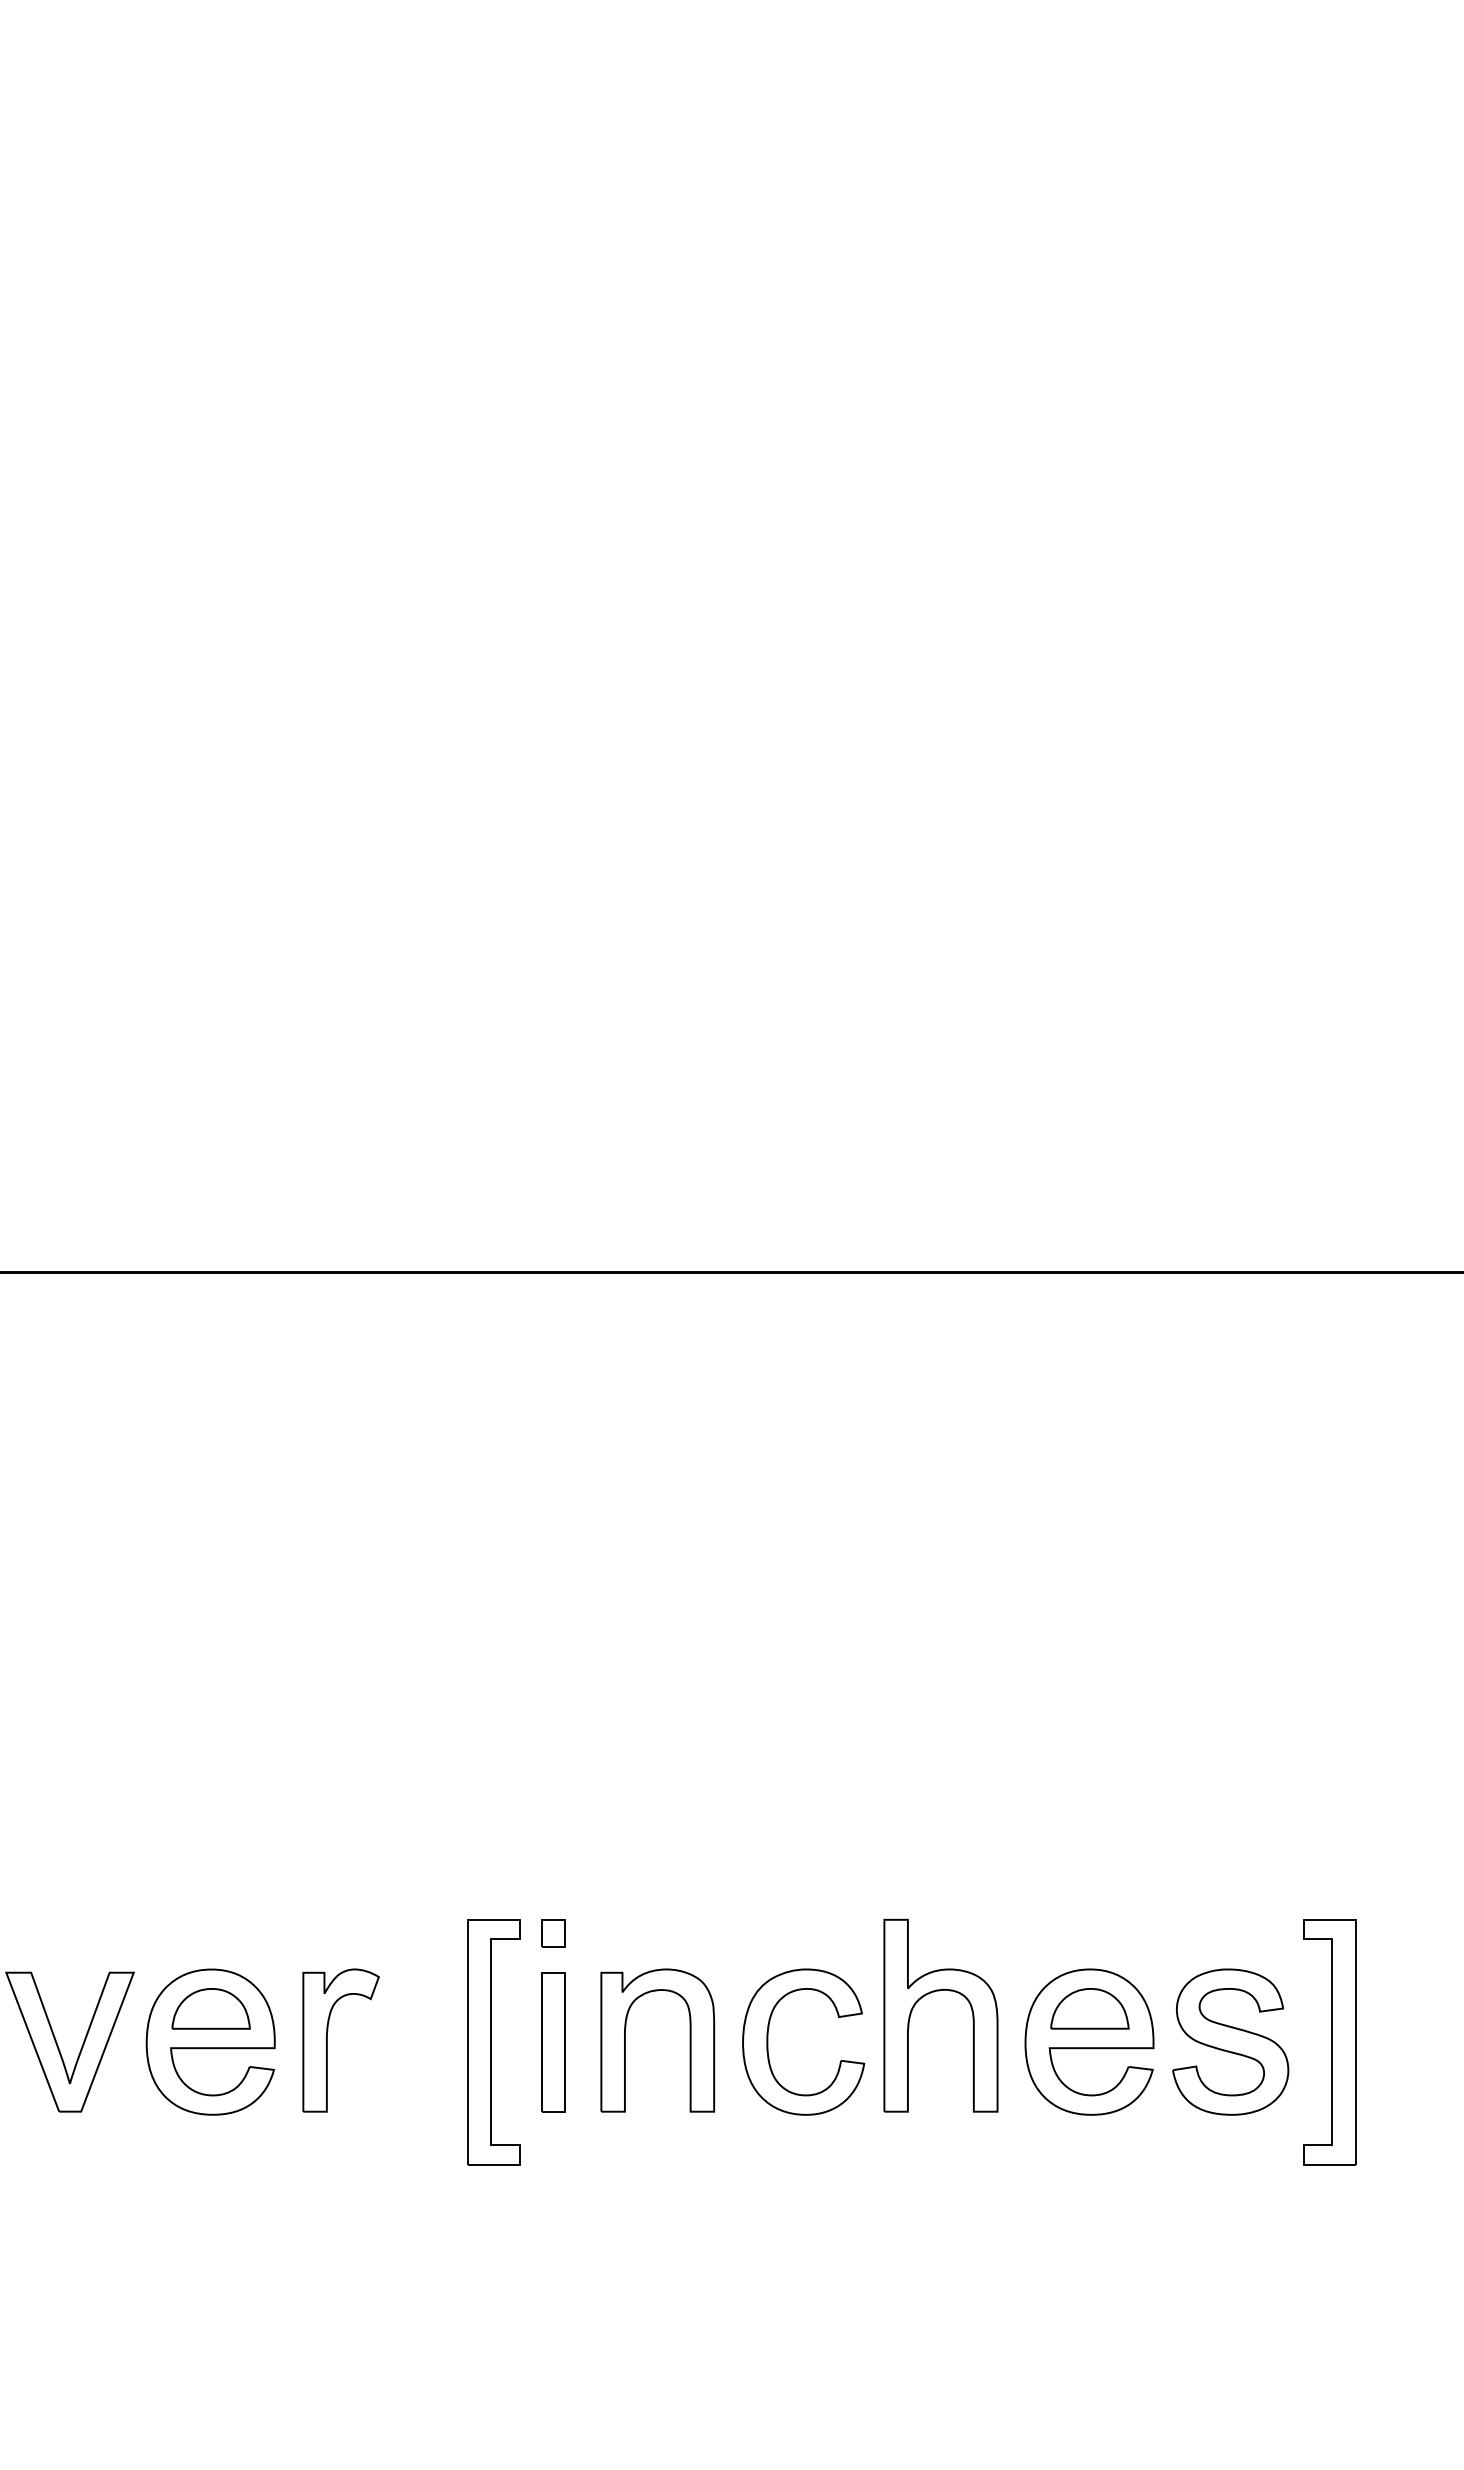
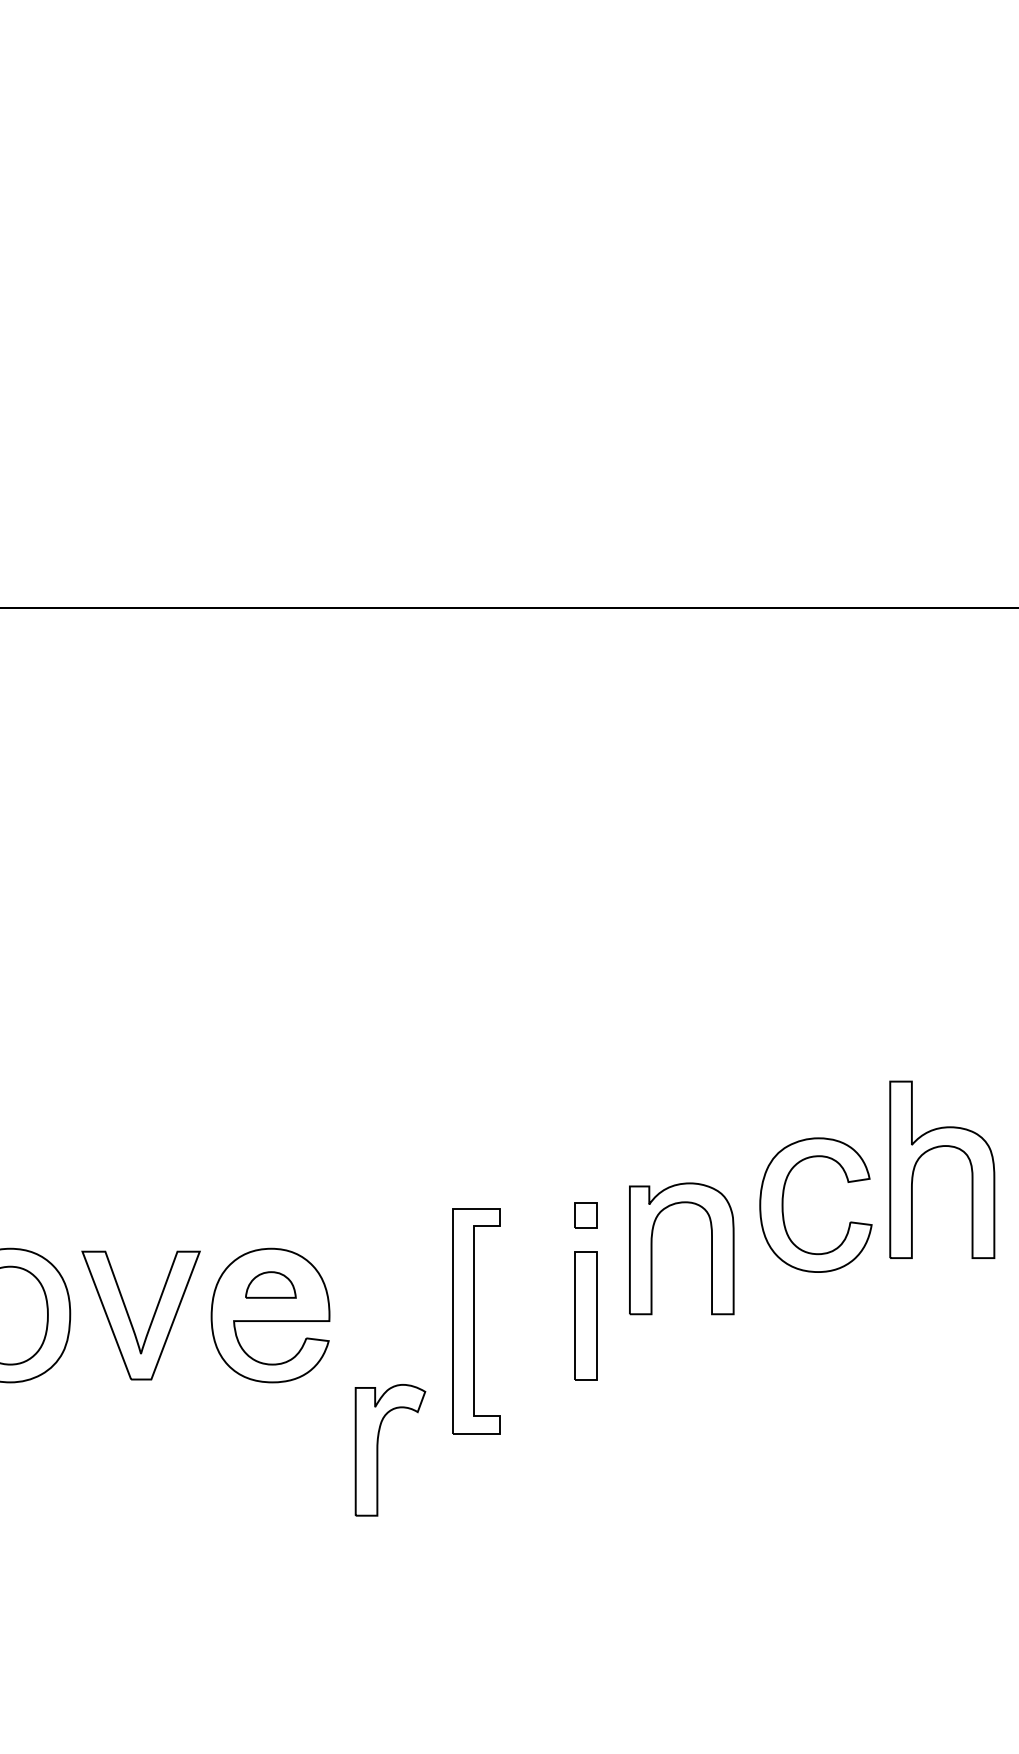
part: (934, 1992) -> (936, 1148), moved
part: (210, 2008) -> (270, 1284), size x0.7
part: (327, 2040) -> (377, 1450), moved
part: (625, 2040) -> (652, 1248), moved
part: (768, 2041) -> (783, 1204), moved
part: (493, 2042) -> (476, 1321), moved

